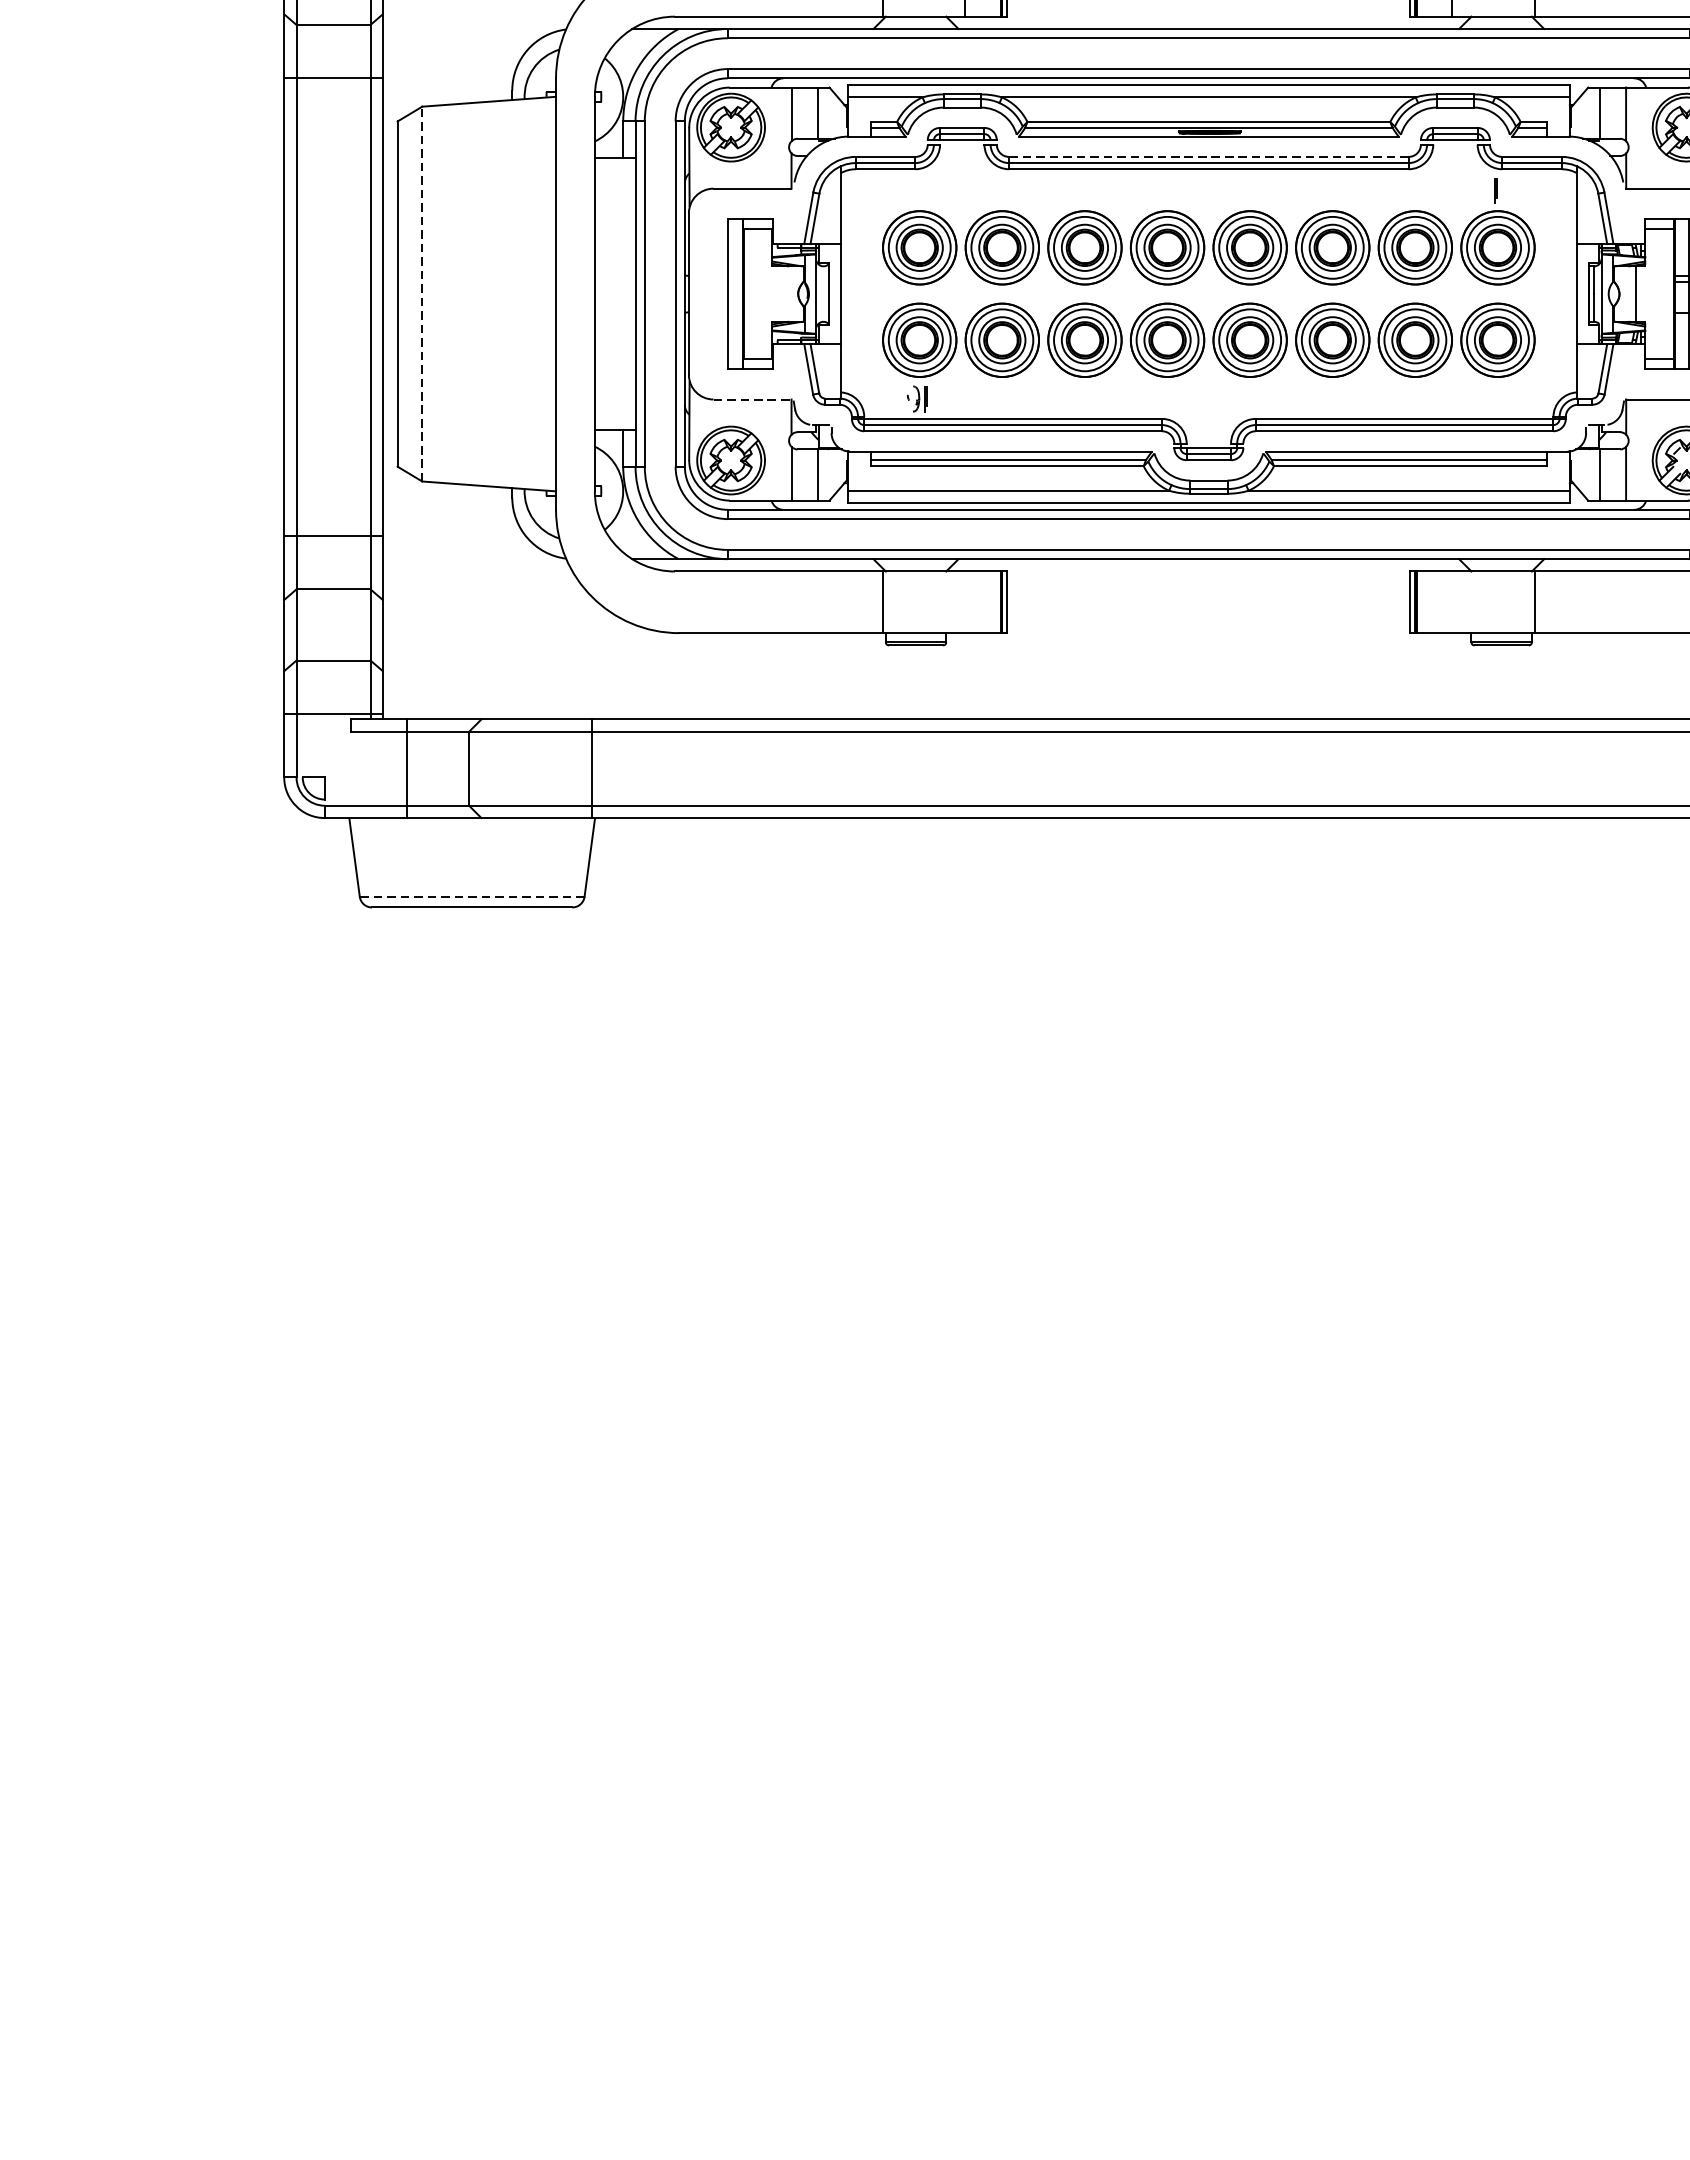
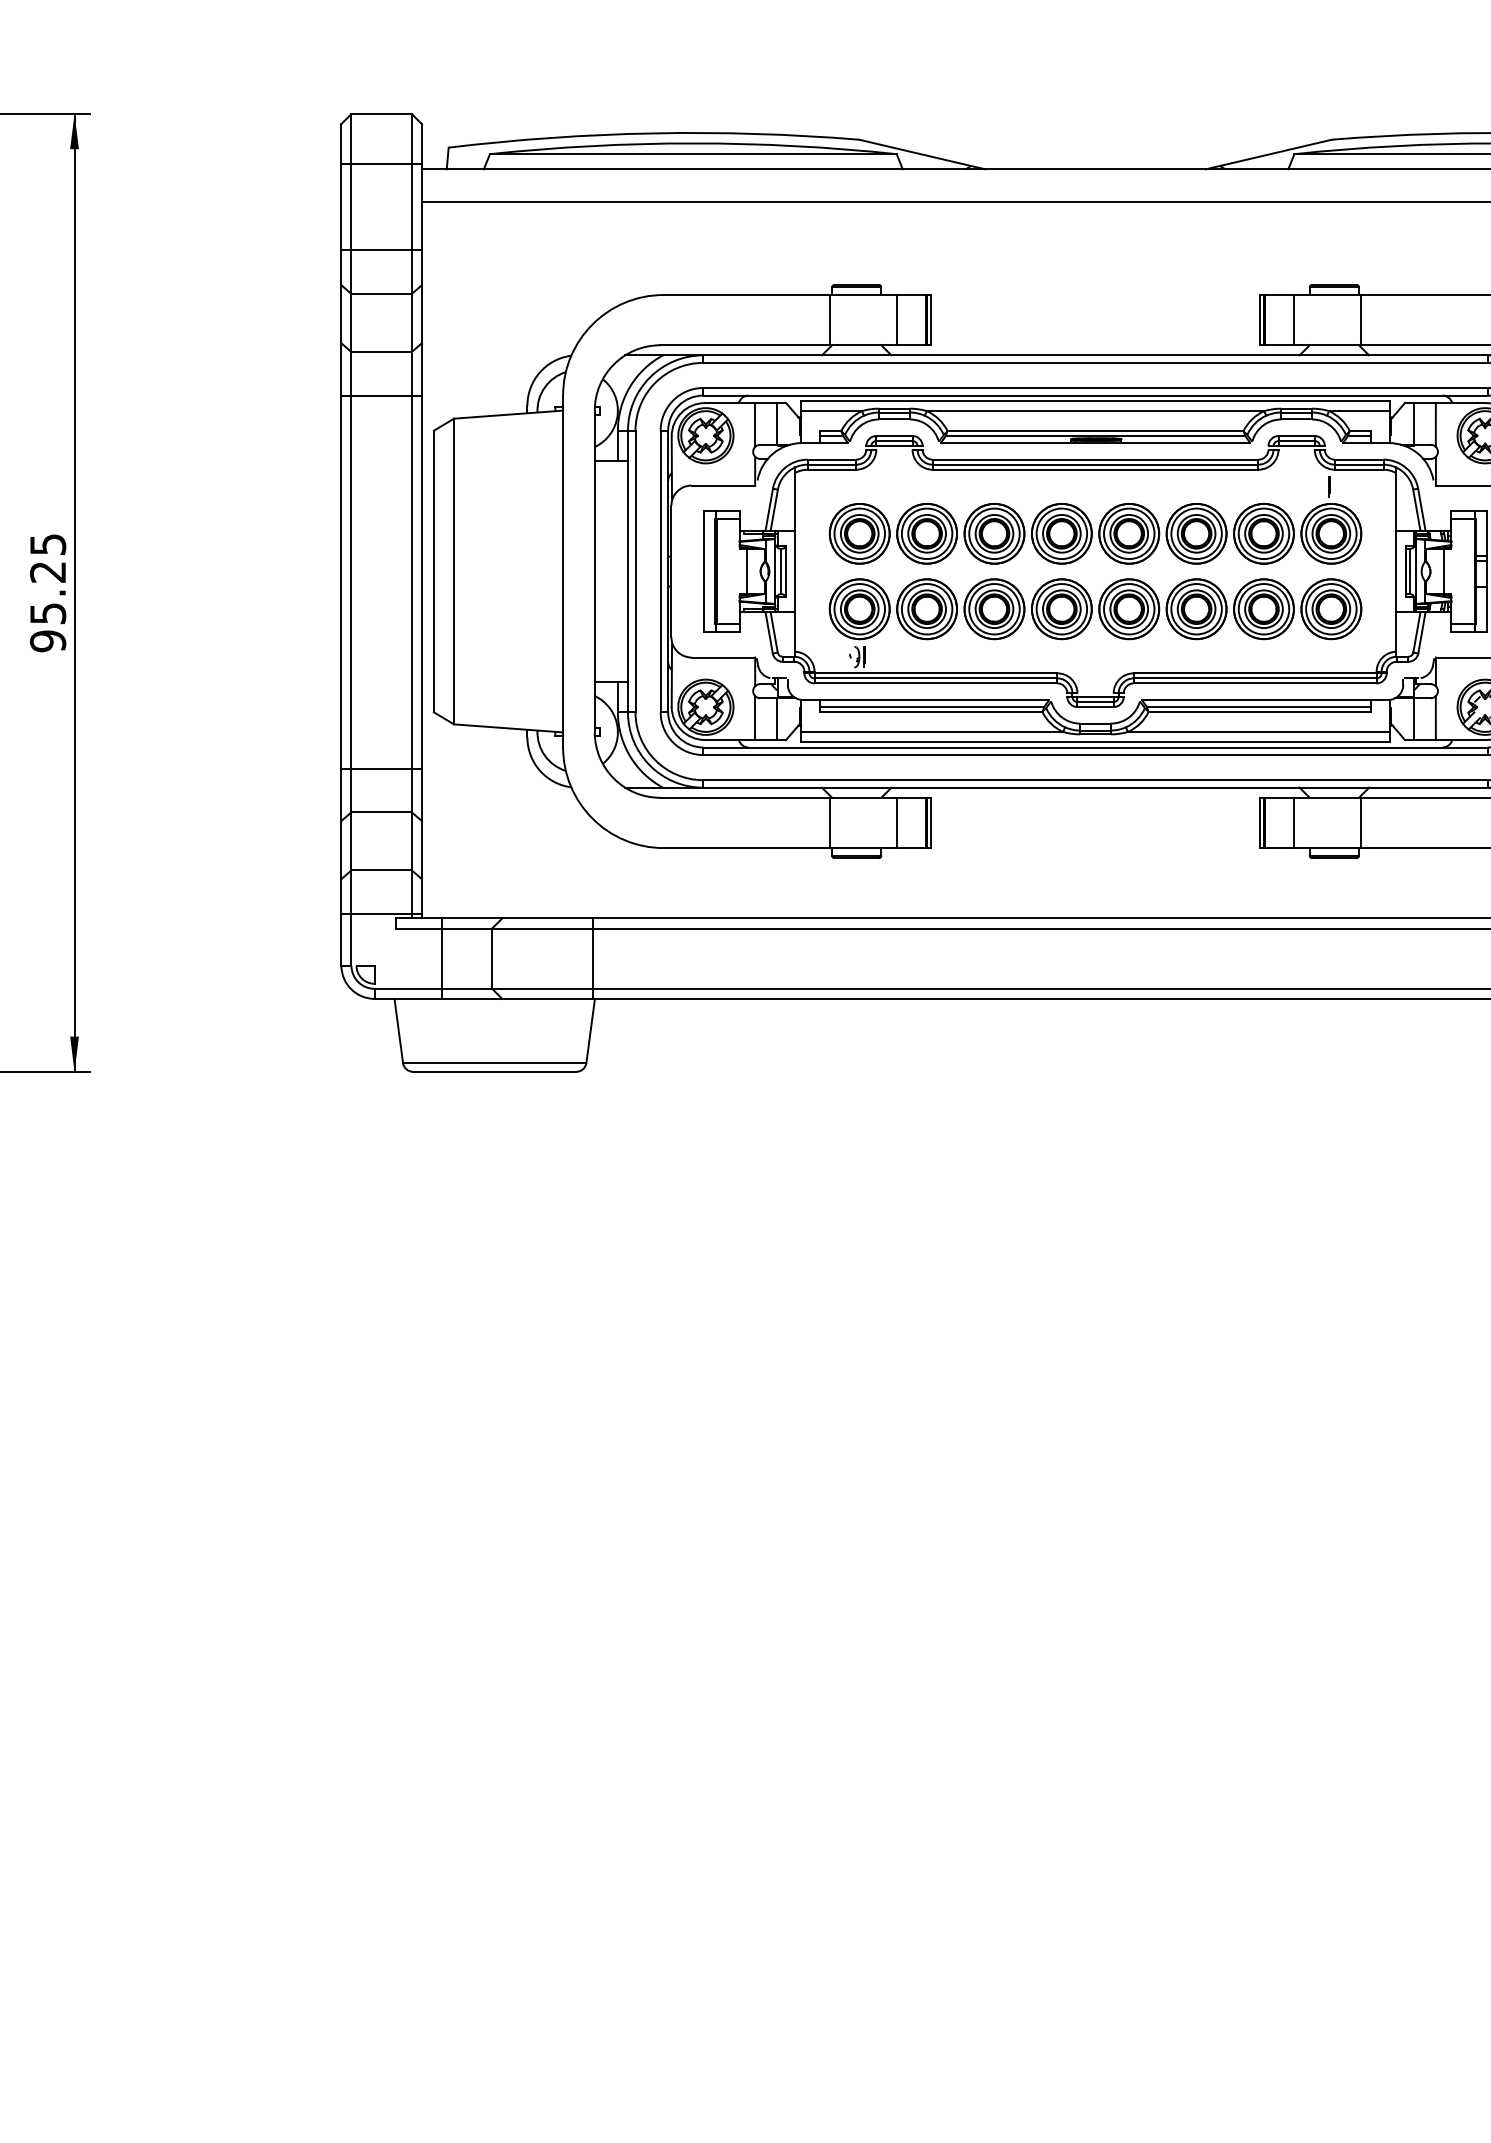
line: (1208, 156) -> (1095, 459), dashed -> solid
line: (422, 294) -> (454, 571), dashed -> solid
line: (780, 294) -> (746, 571), added
line: (823, 294) -> (781, 571), added
line: (752, 399) -> (723, 657), dashed -> solid
line: (964, 601) -> (896, 822), added
line: (1452, 601) -> (1294, 822), added
line: (471, 897) -> (494, 1063), dashed -> solid

